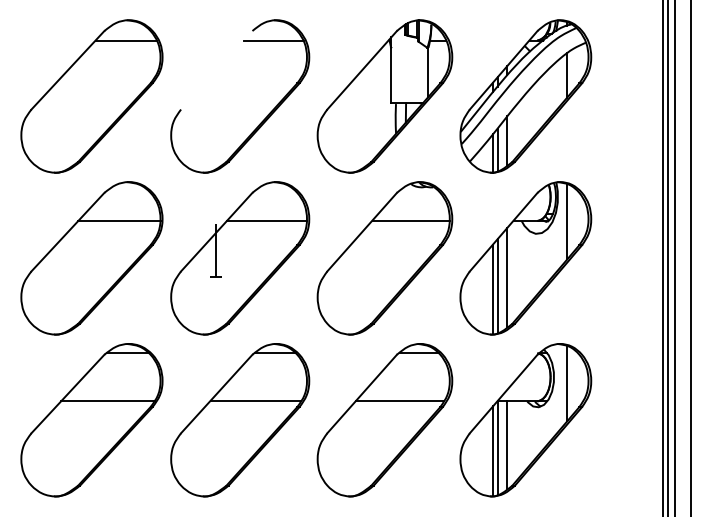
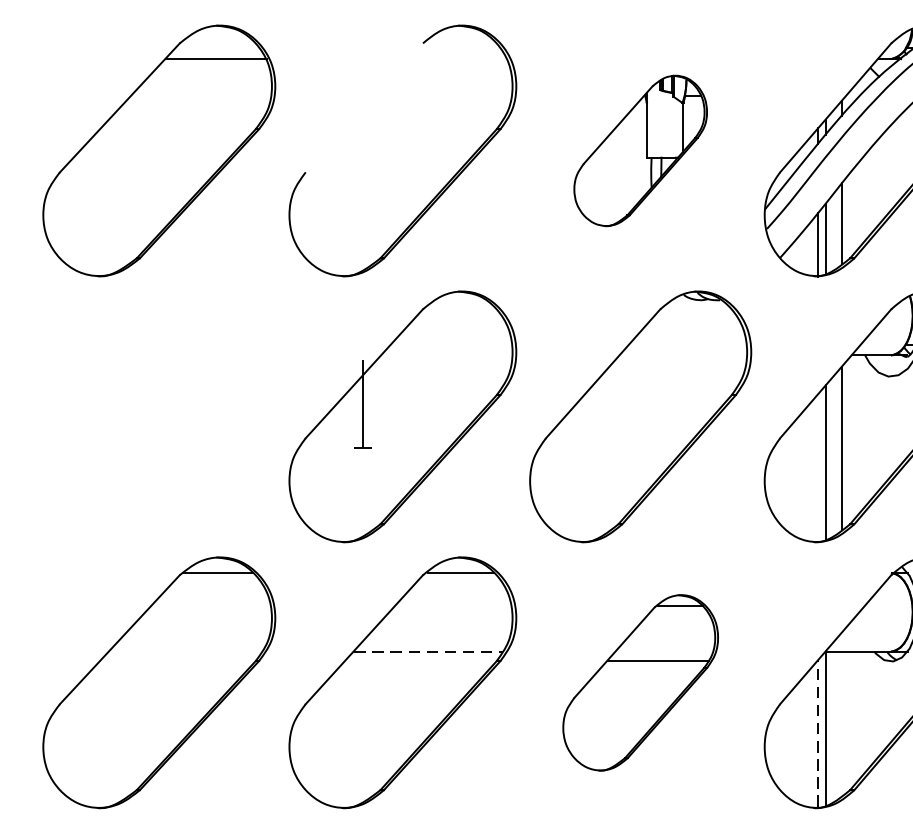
line: (273, 40) -> (457, 58), removed
part: (384, 96) -> (639, 150), size x0.6
line: (267, 220) -> (447, 354), removed
line: (411, 220) -> (684, 354), removed
part: (91, 258) -> (158, 417), removed
line: (492, 288) -> (817, 466), removed
line: (107, 401) -> (184, 651), removed
line: (256, 401) -> (429, 651), solid -> dashed
part: (384, 420) -> (639, 683), size x0.7
line: (507, 445) -> (841, 724), removed
line: (492, 451) -> (817, 734), solid -> dashed

